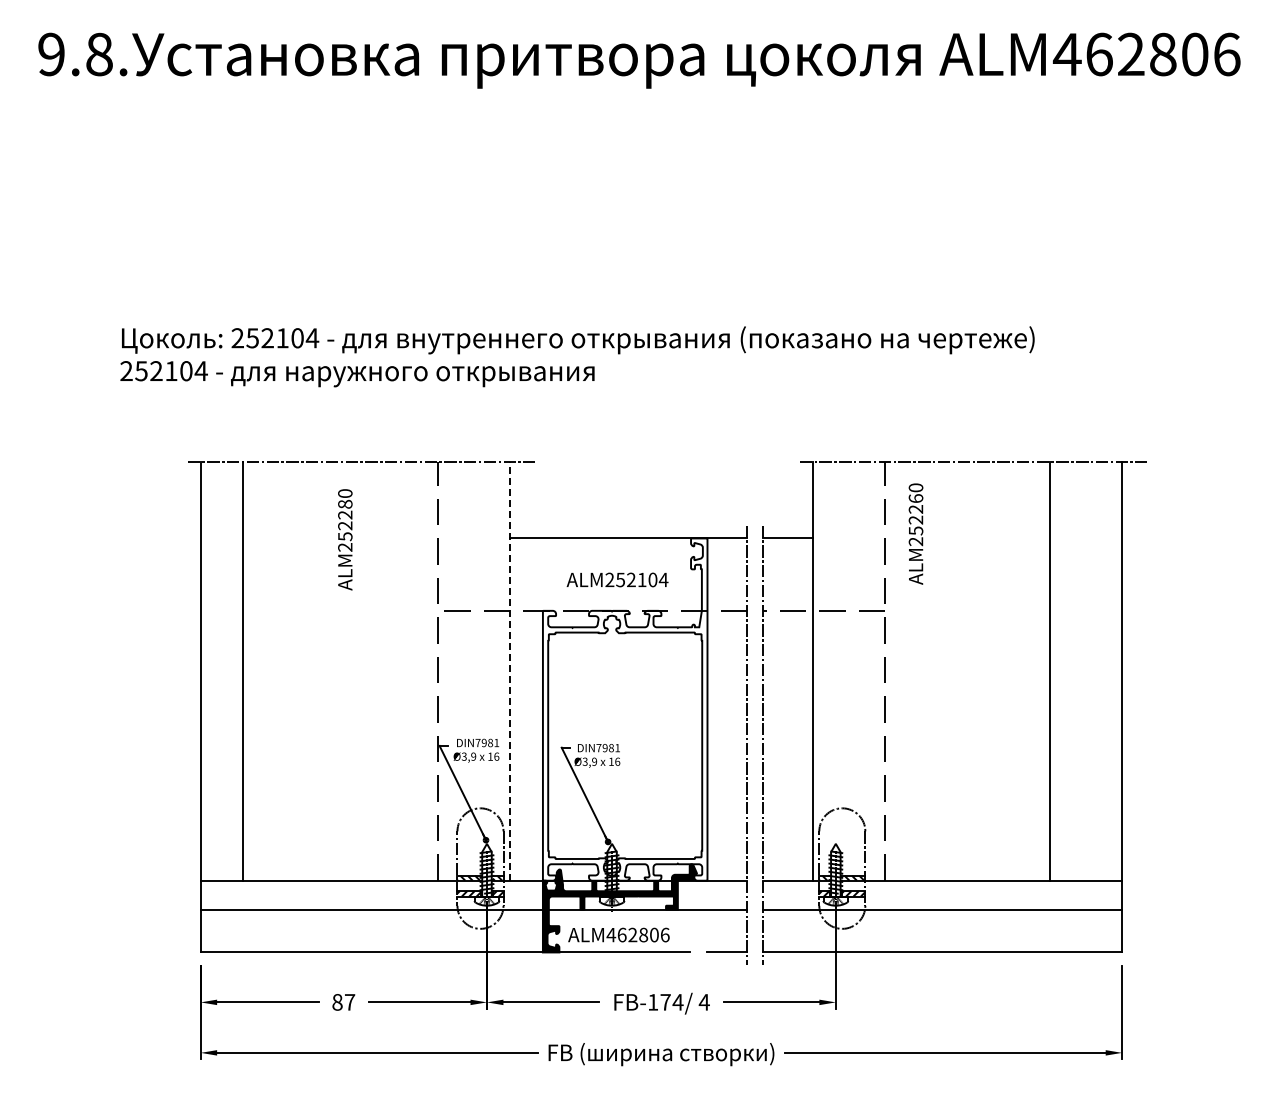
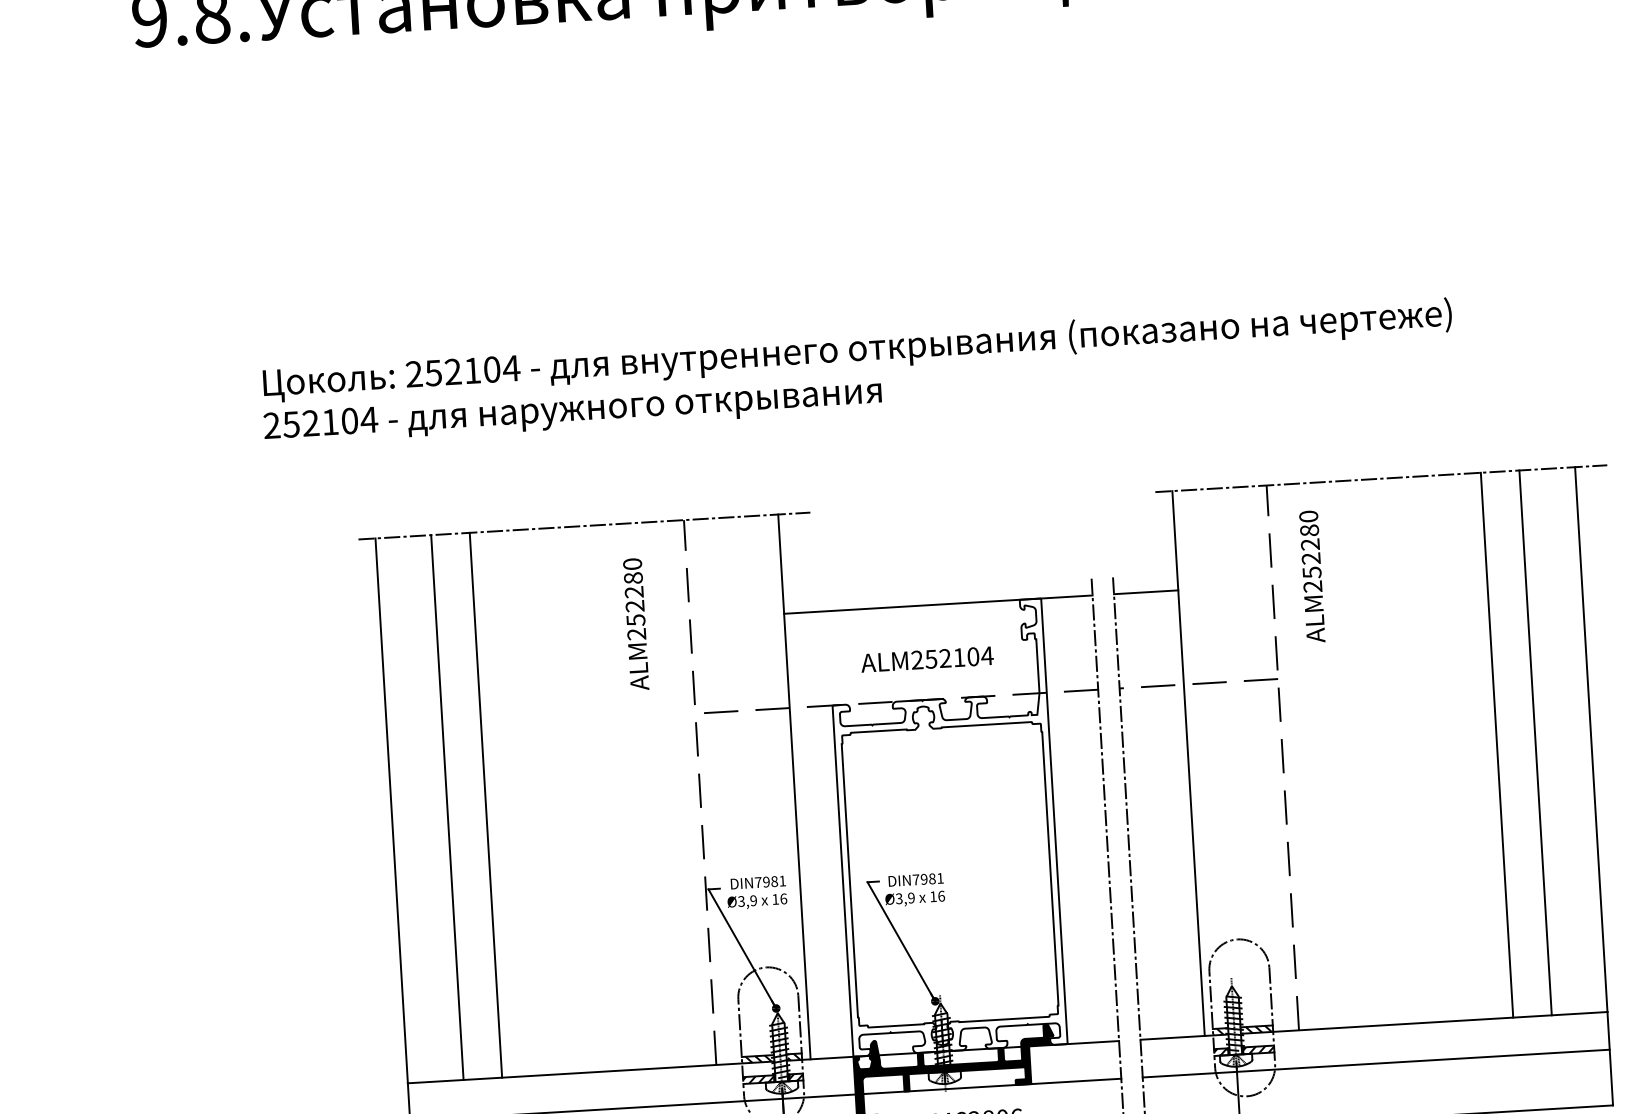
text: (915, 498) -> (1308, 530), ALM252260 -> ALM252280
text: (345, 539) -> (636, 623), moved
line: (510, 670) -> (794, 785), dashed -> solid
line: (273, 671) -> (486, 805), added
line: (1079, 671) -> (1535, 742), added

